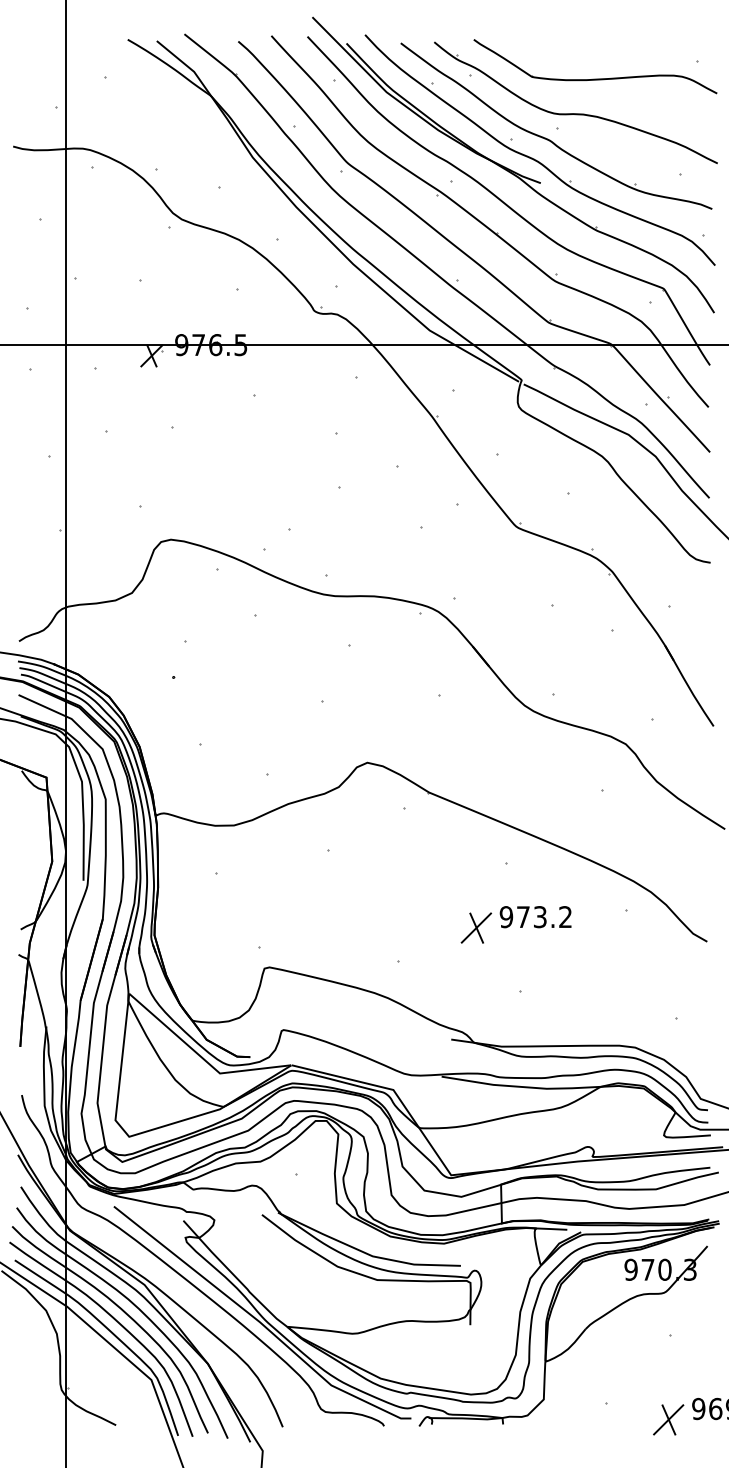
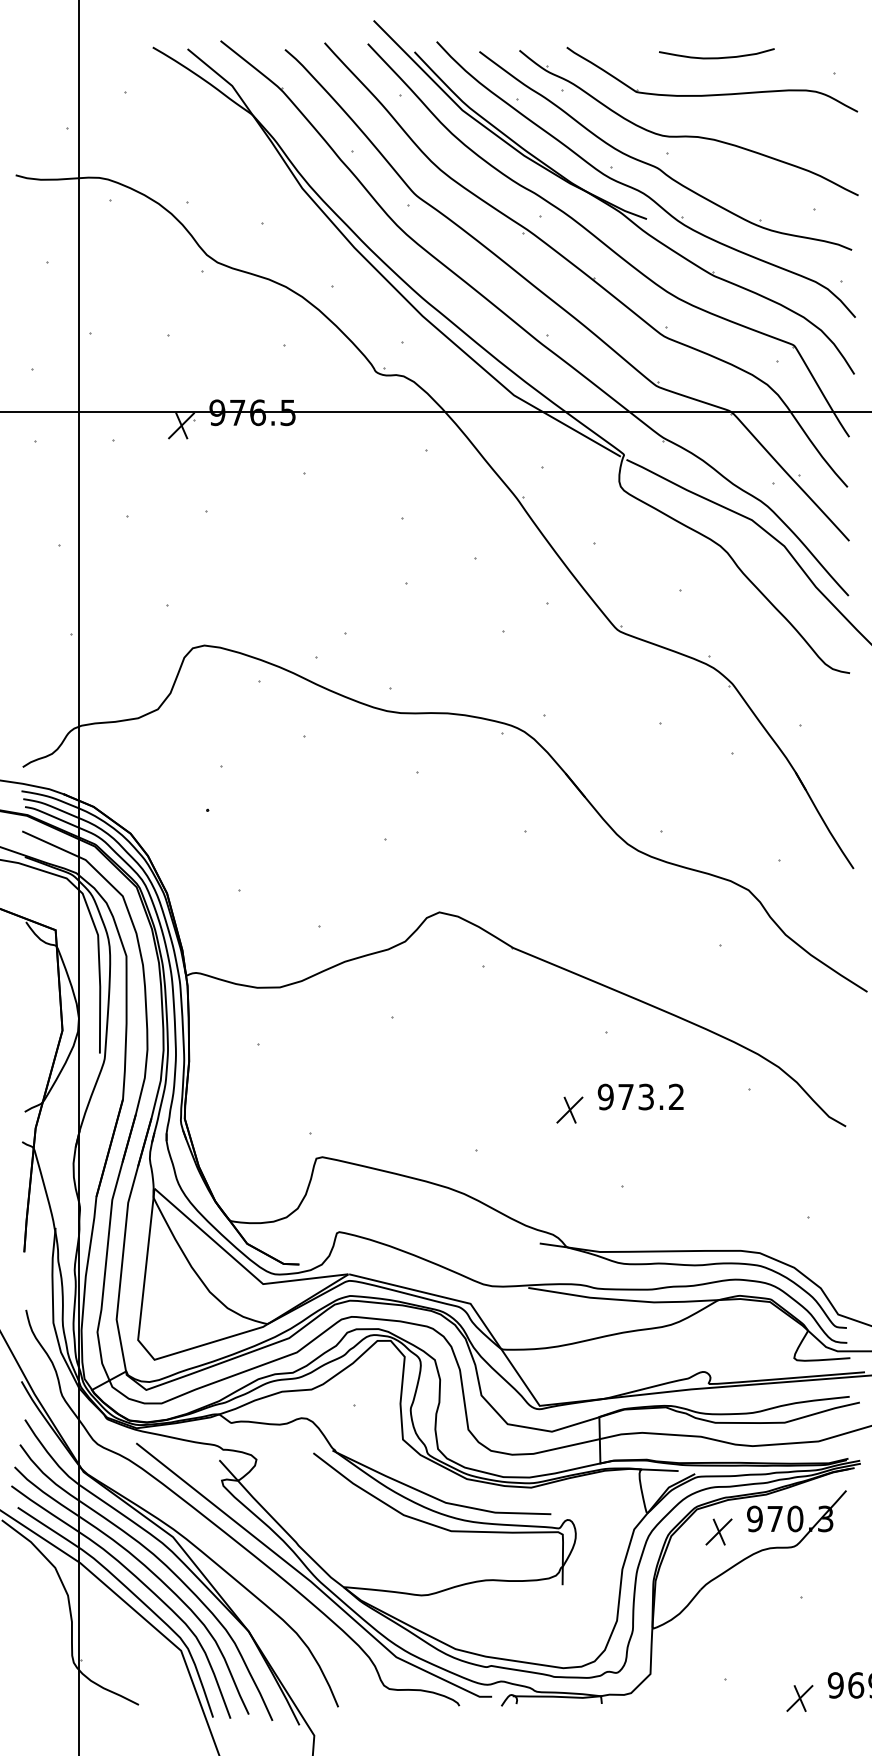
curve: (599, 47) -> (717, 56), added
part: (476, 927) -> (569, 1109), size x0.71
part: (600, 1280) -> (718, 1531), added
part: (668, 1419) -> (799, 1697), size x0.71

